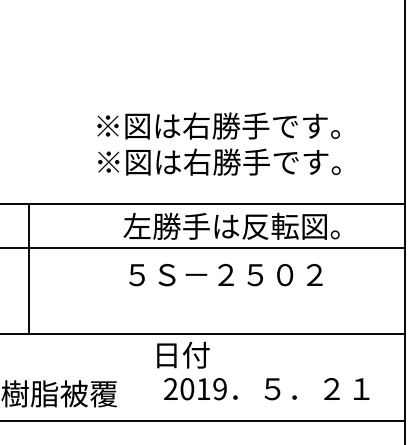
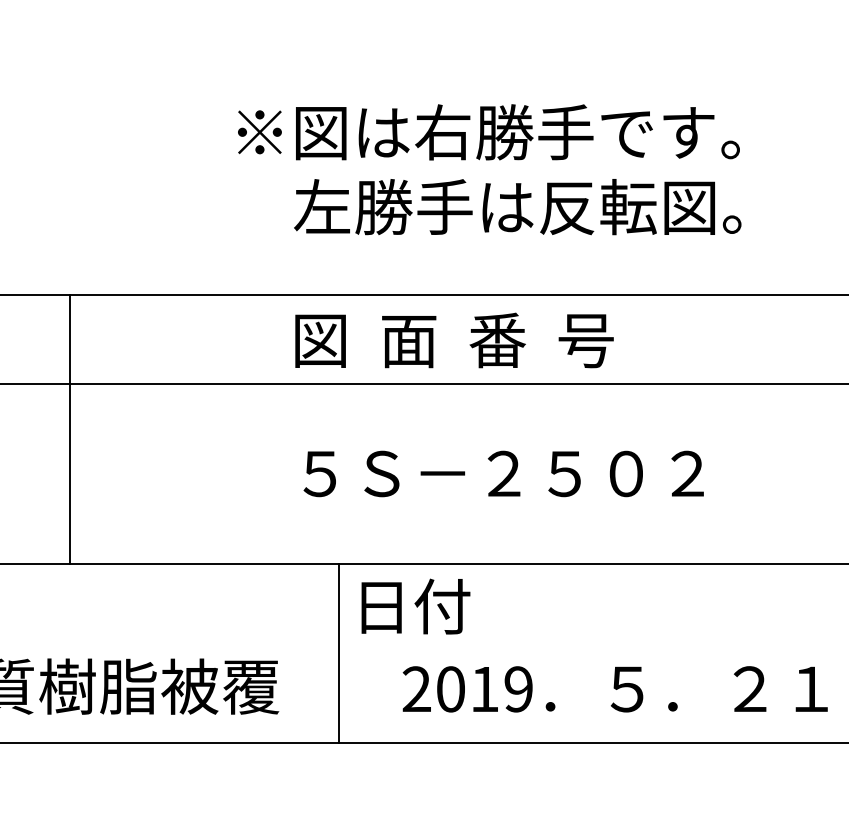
text: (213, 161) -> (478, 205), ※図は右勝手です。 -> 左勝手は反転図。
text: (231, 225) -> (515, 338), 左勝手は反転図。 -> 図  面  番  号
line: (29, 269) -> (70, 429), moved
text: (225, 275) -> (502, 474), moved
line: (146, 377) -> (339, 652), added
text: (266, 389) -> (614, 690), moved

